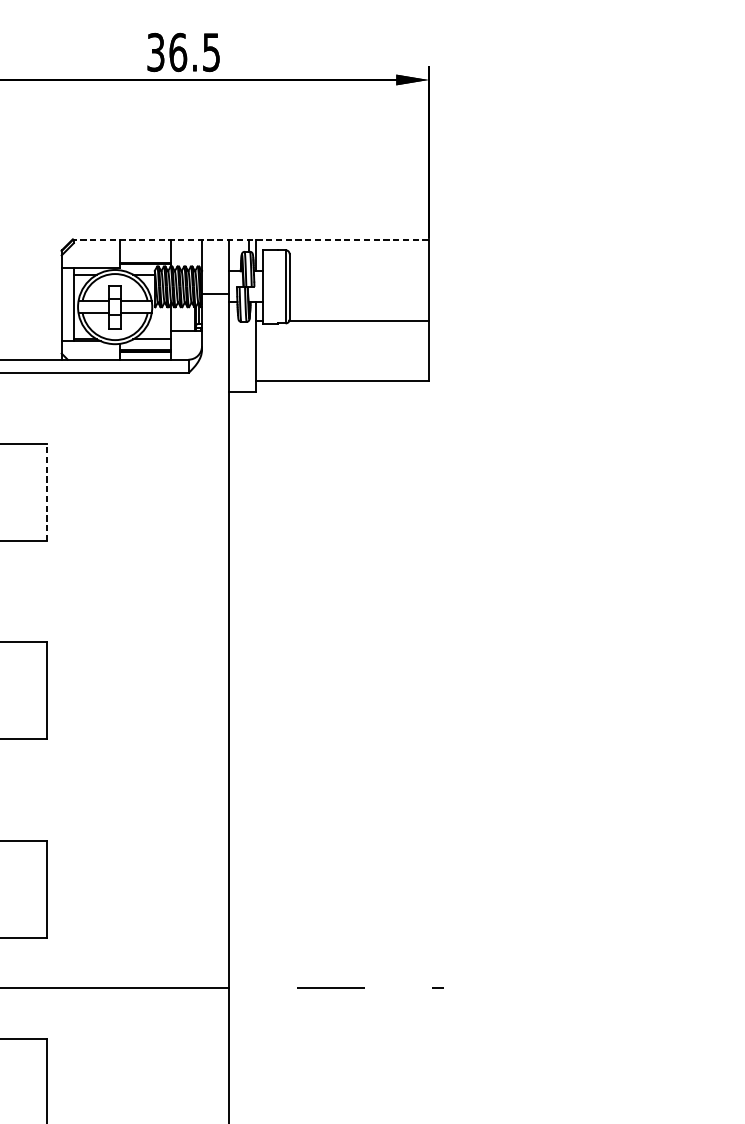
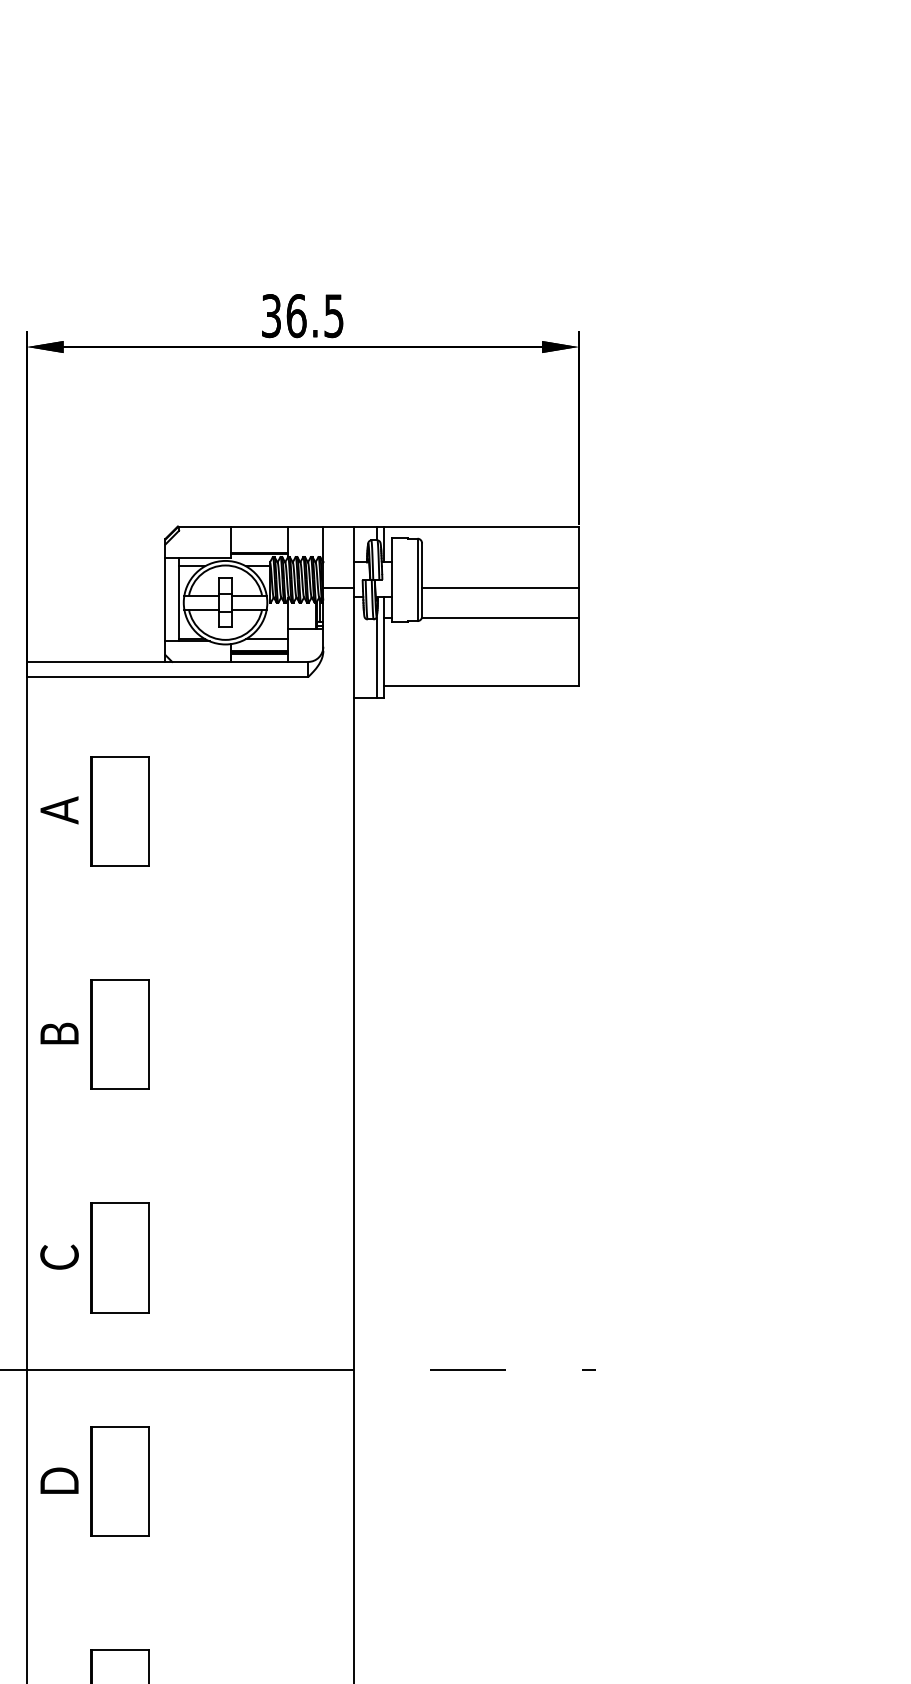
line: (250, 239) -> (377, 526), dashed -> solid
line: (359, 293) -> (500, 587), added
line: (249, 355) -> (376, 657), added
line: (46, 492) -> (148, 811), dashed -> solid

